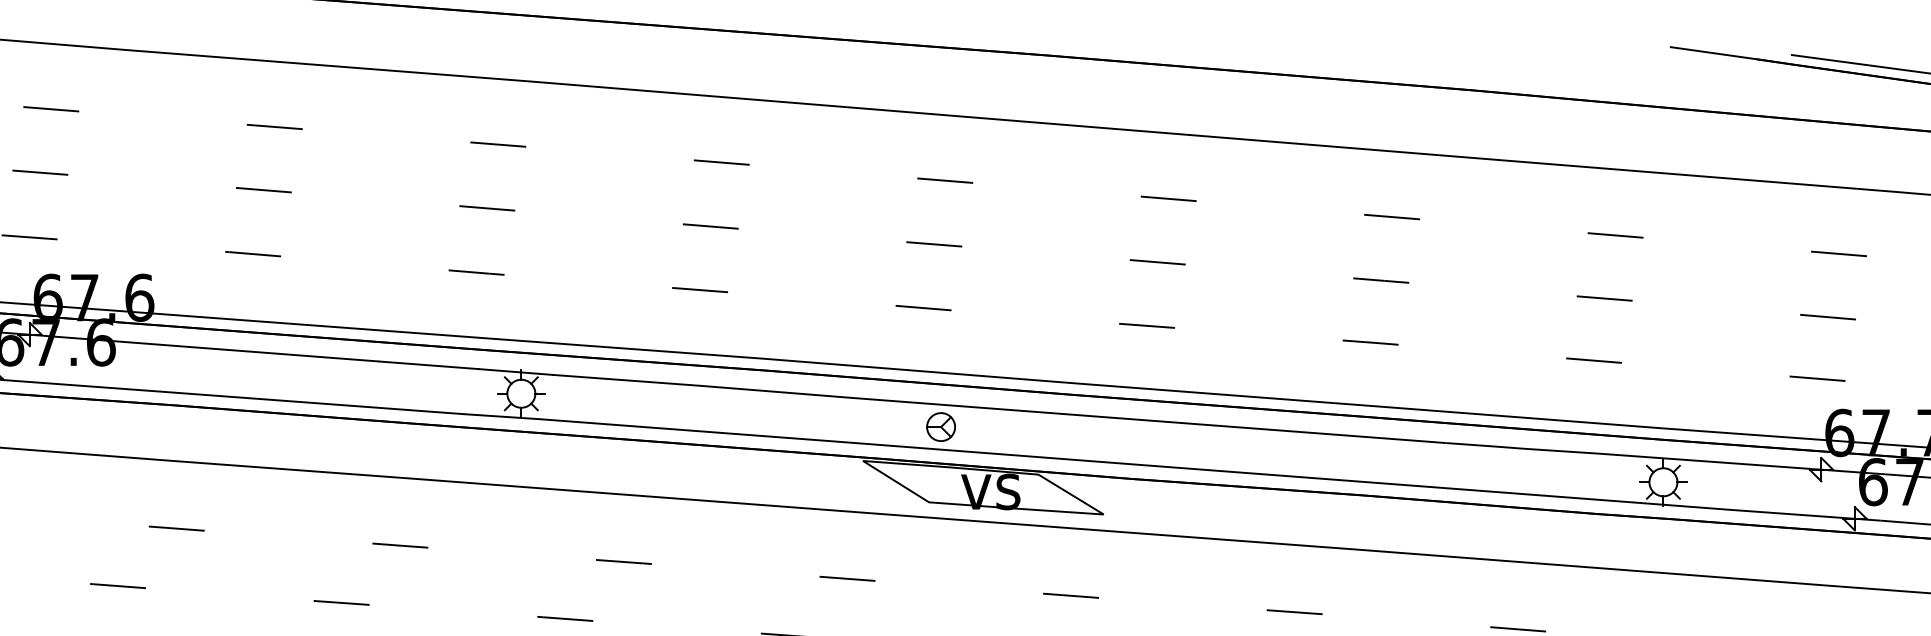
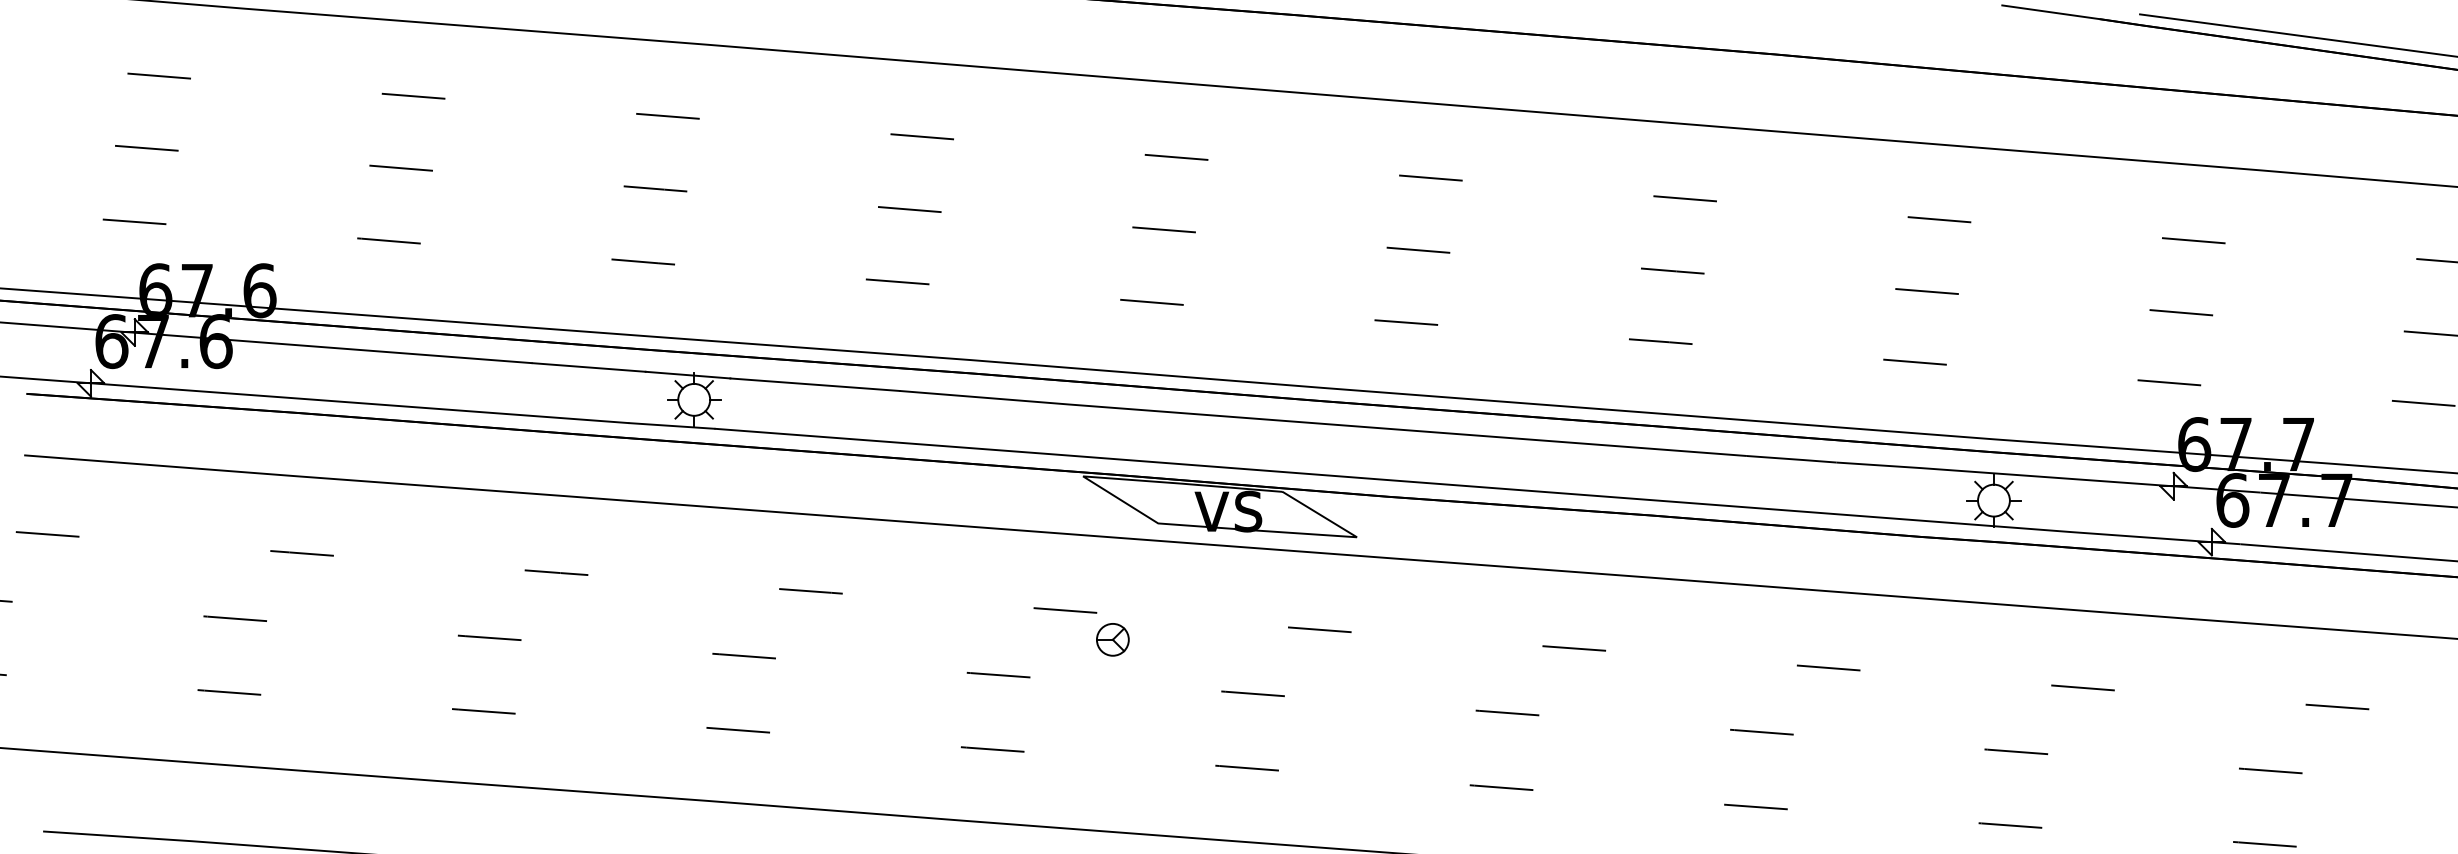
part: (940, 426) -> (1112, 639), moved

